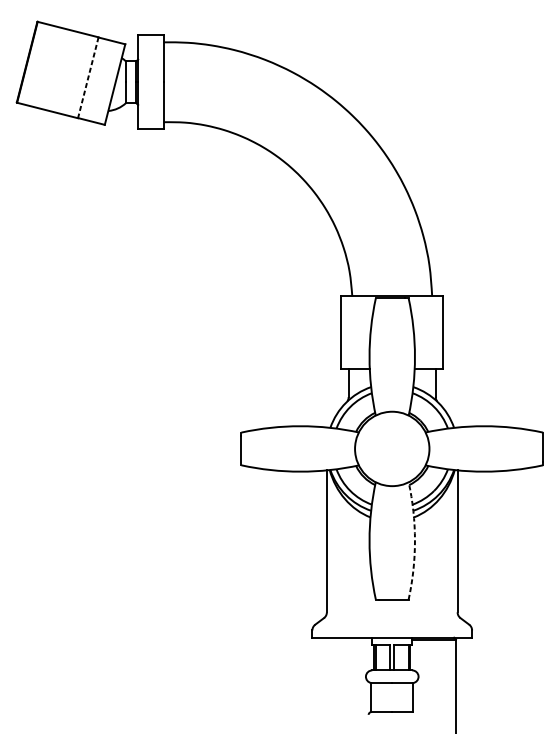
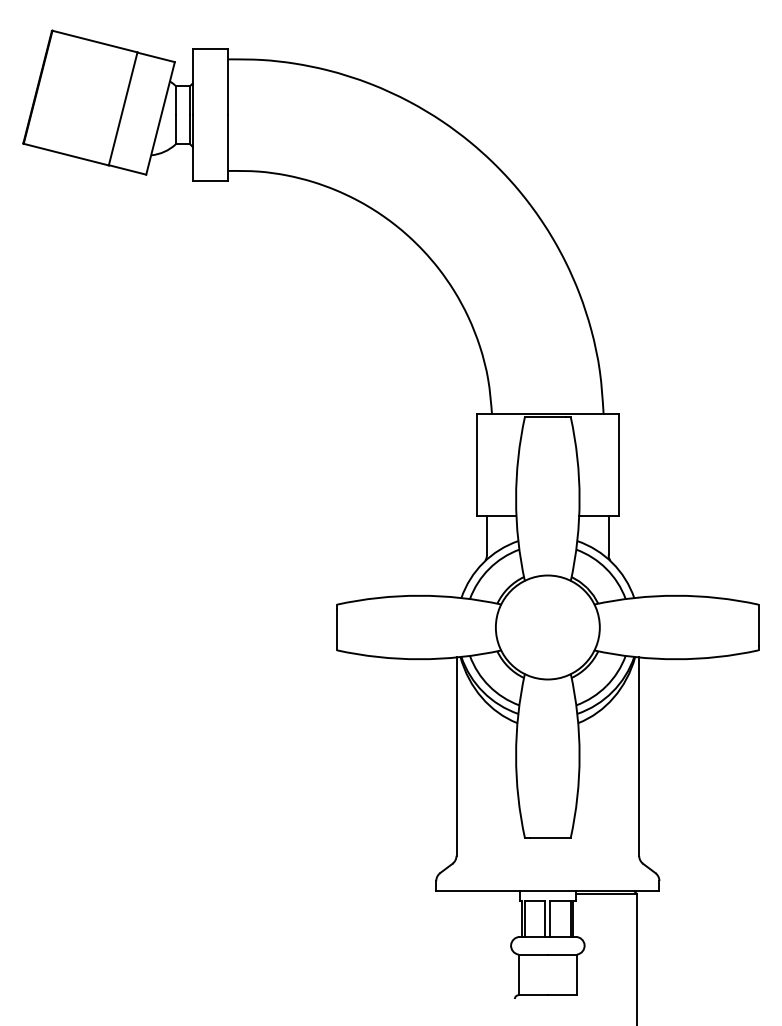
line: (88, 78) -> (123, 109), dashed -> solid
arc: (414, 540) -> (579, 755), dashed -> solid

